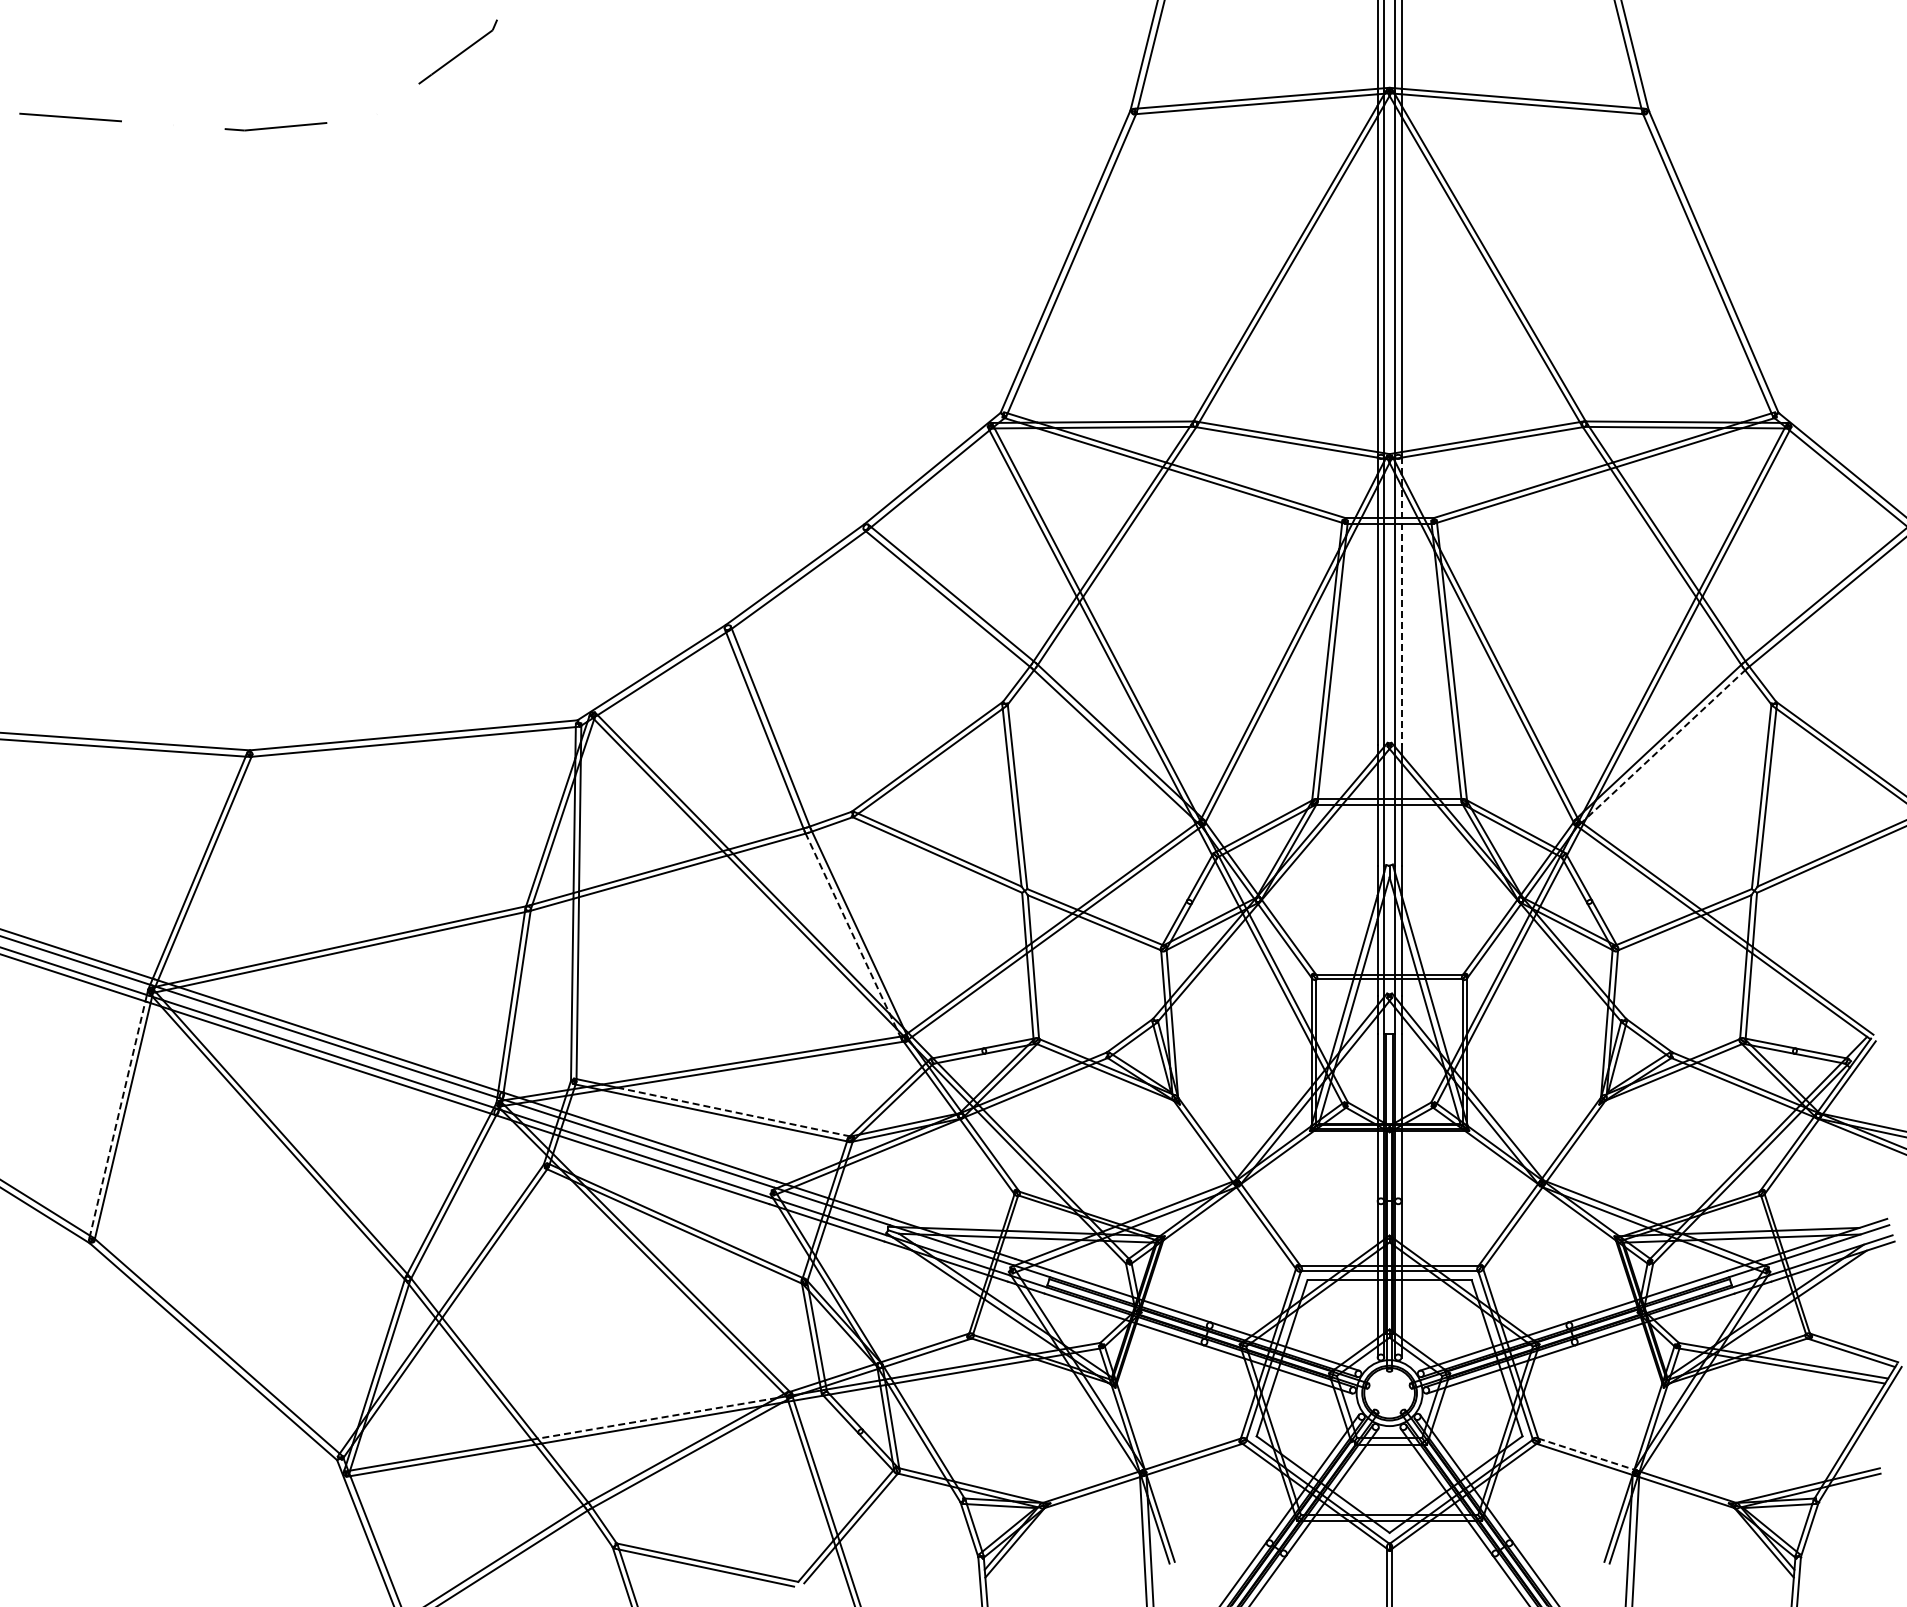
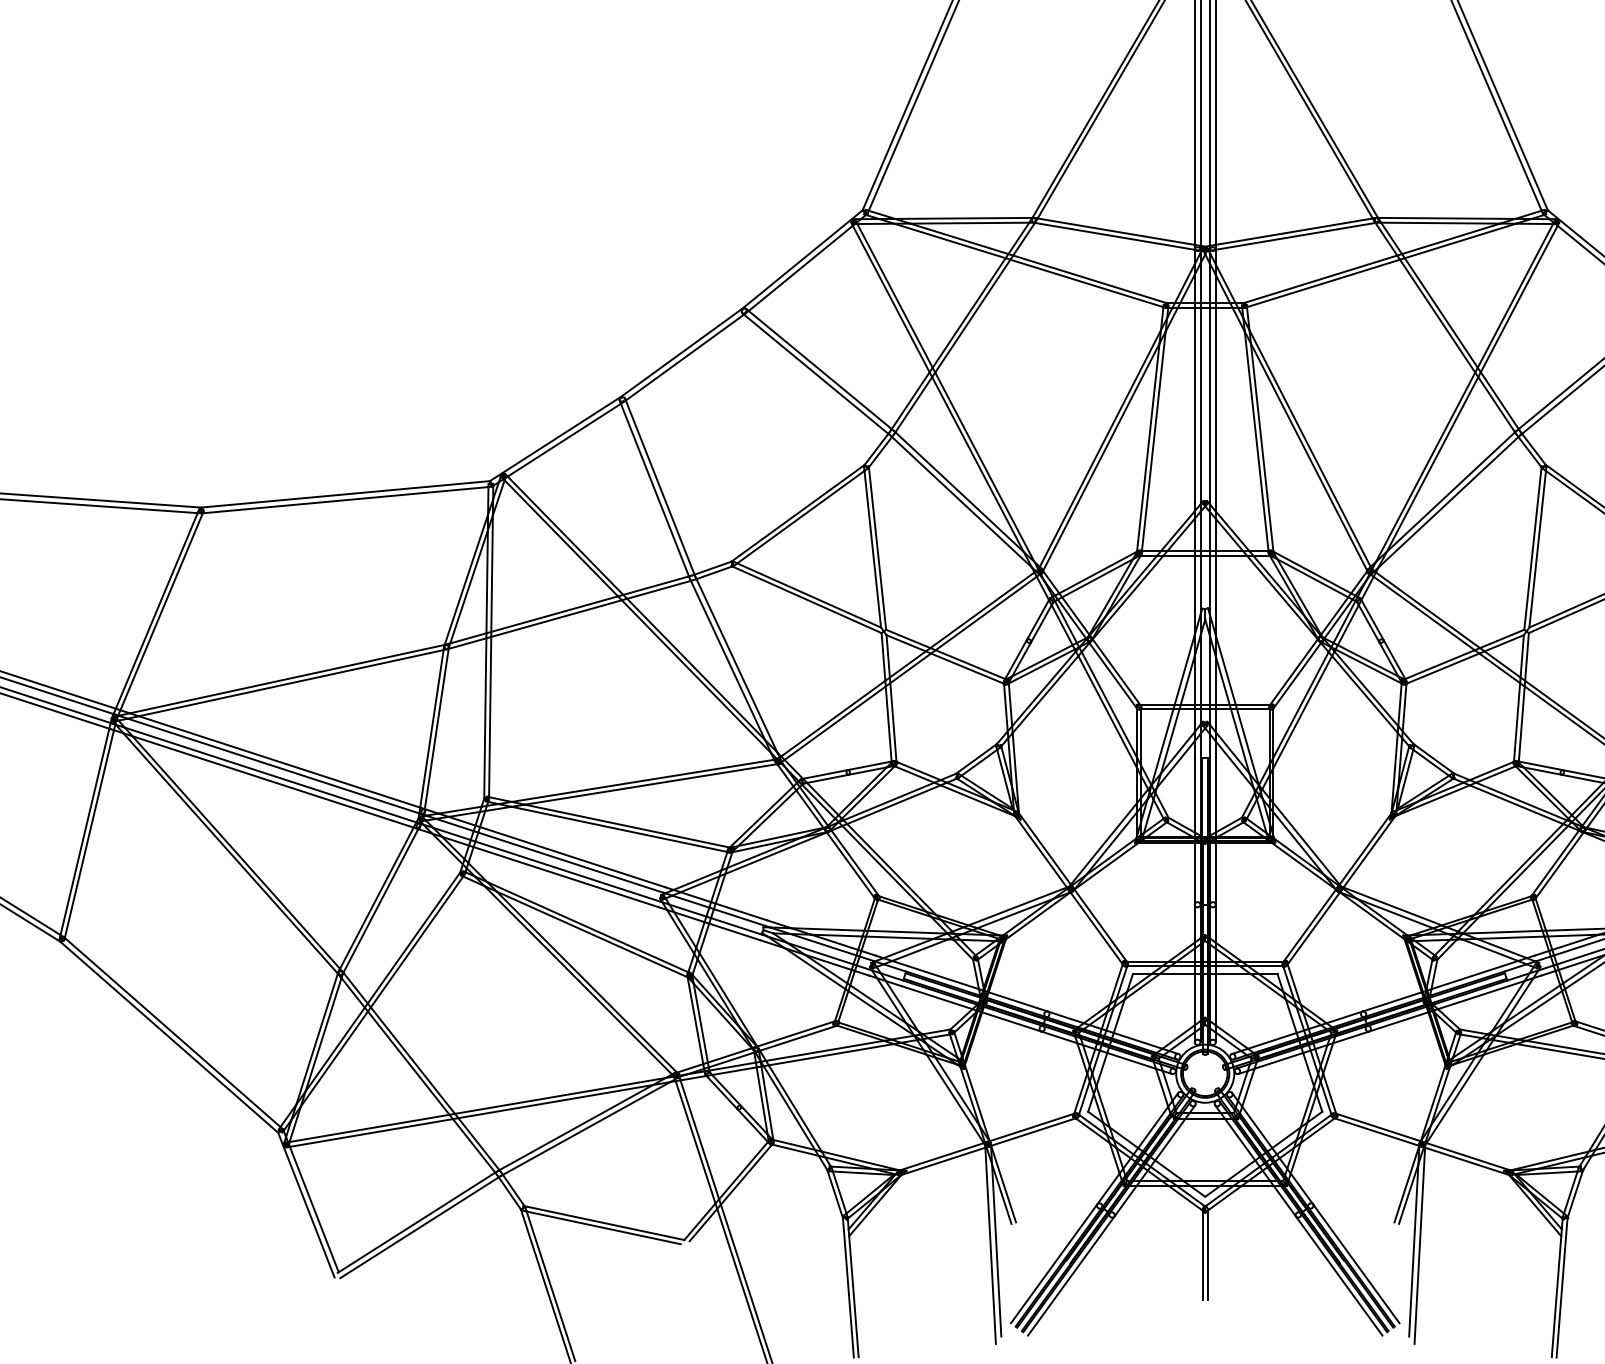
line: (1401, 600) -> (1215, 375), dashed -> solid
line: (1663, 746) -> (1446, 504), dashed -> solid
line: (853, 935) -> (733, 670), dashed -> solid
line: (733, 1112) -> (627, 826), dashed -> solid
line: (117, 1119) -> (84, 832), dashed -> solid
line: (656, 1418) -> (559, 1096), dashed -> solid
line: (1586, 1454) -> (1378, 1127), dashed -> solid

